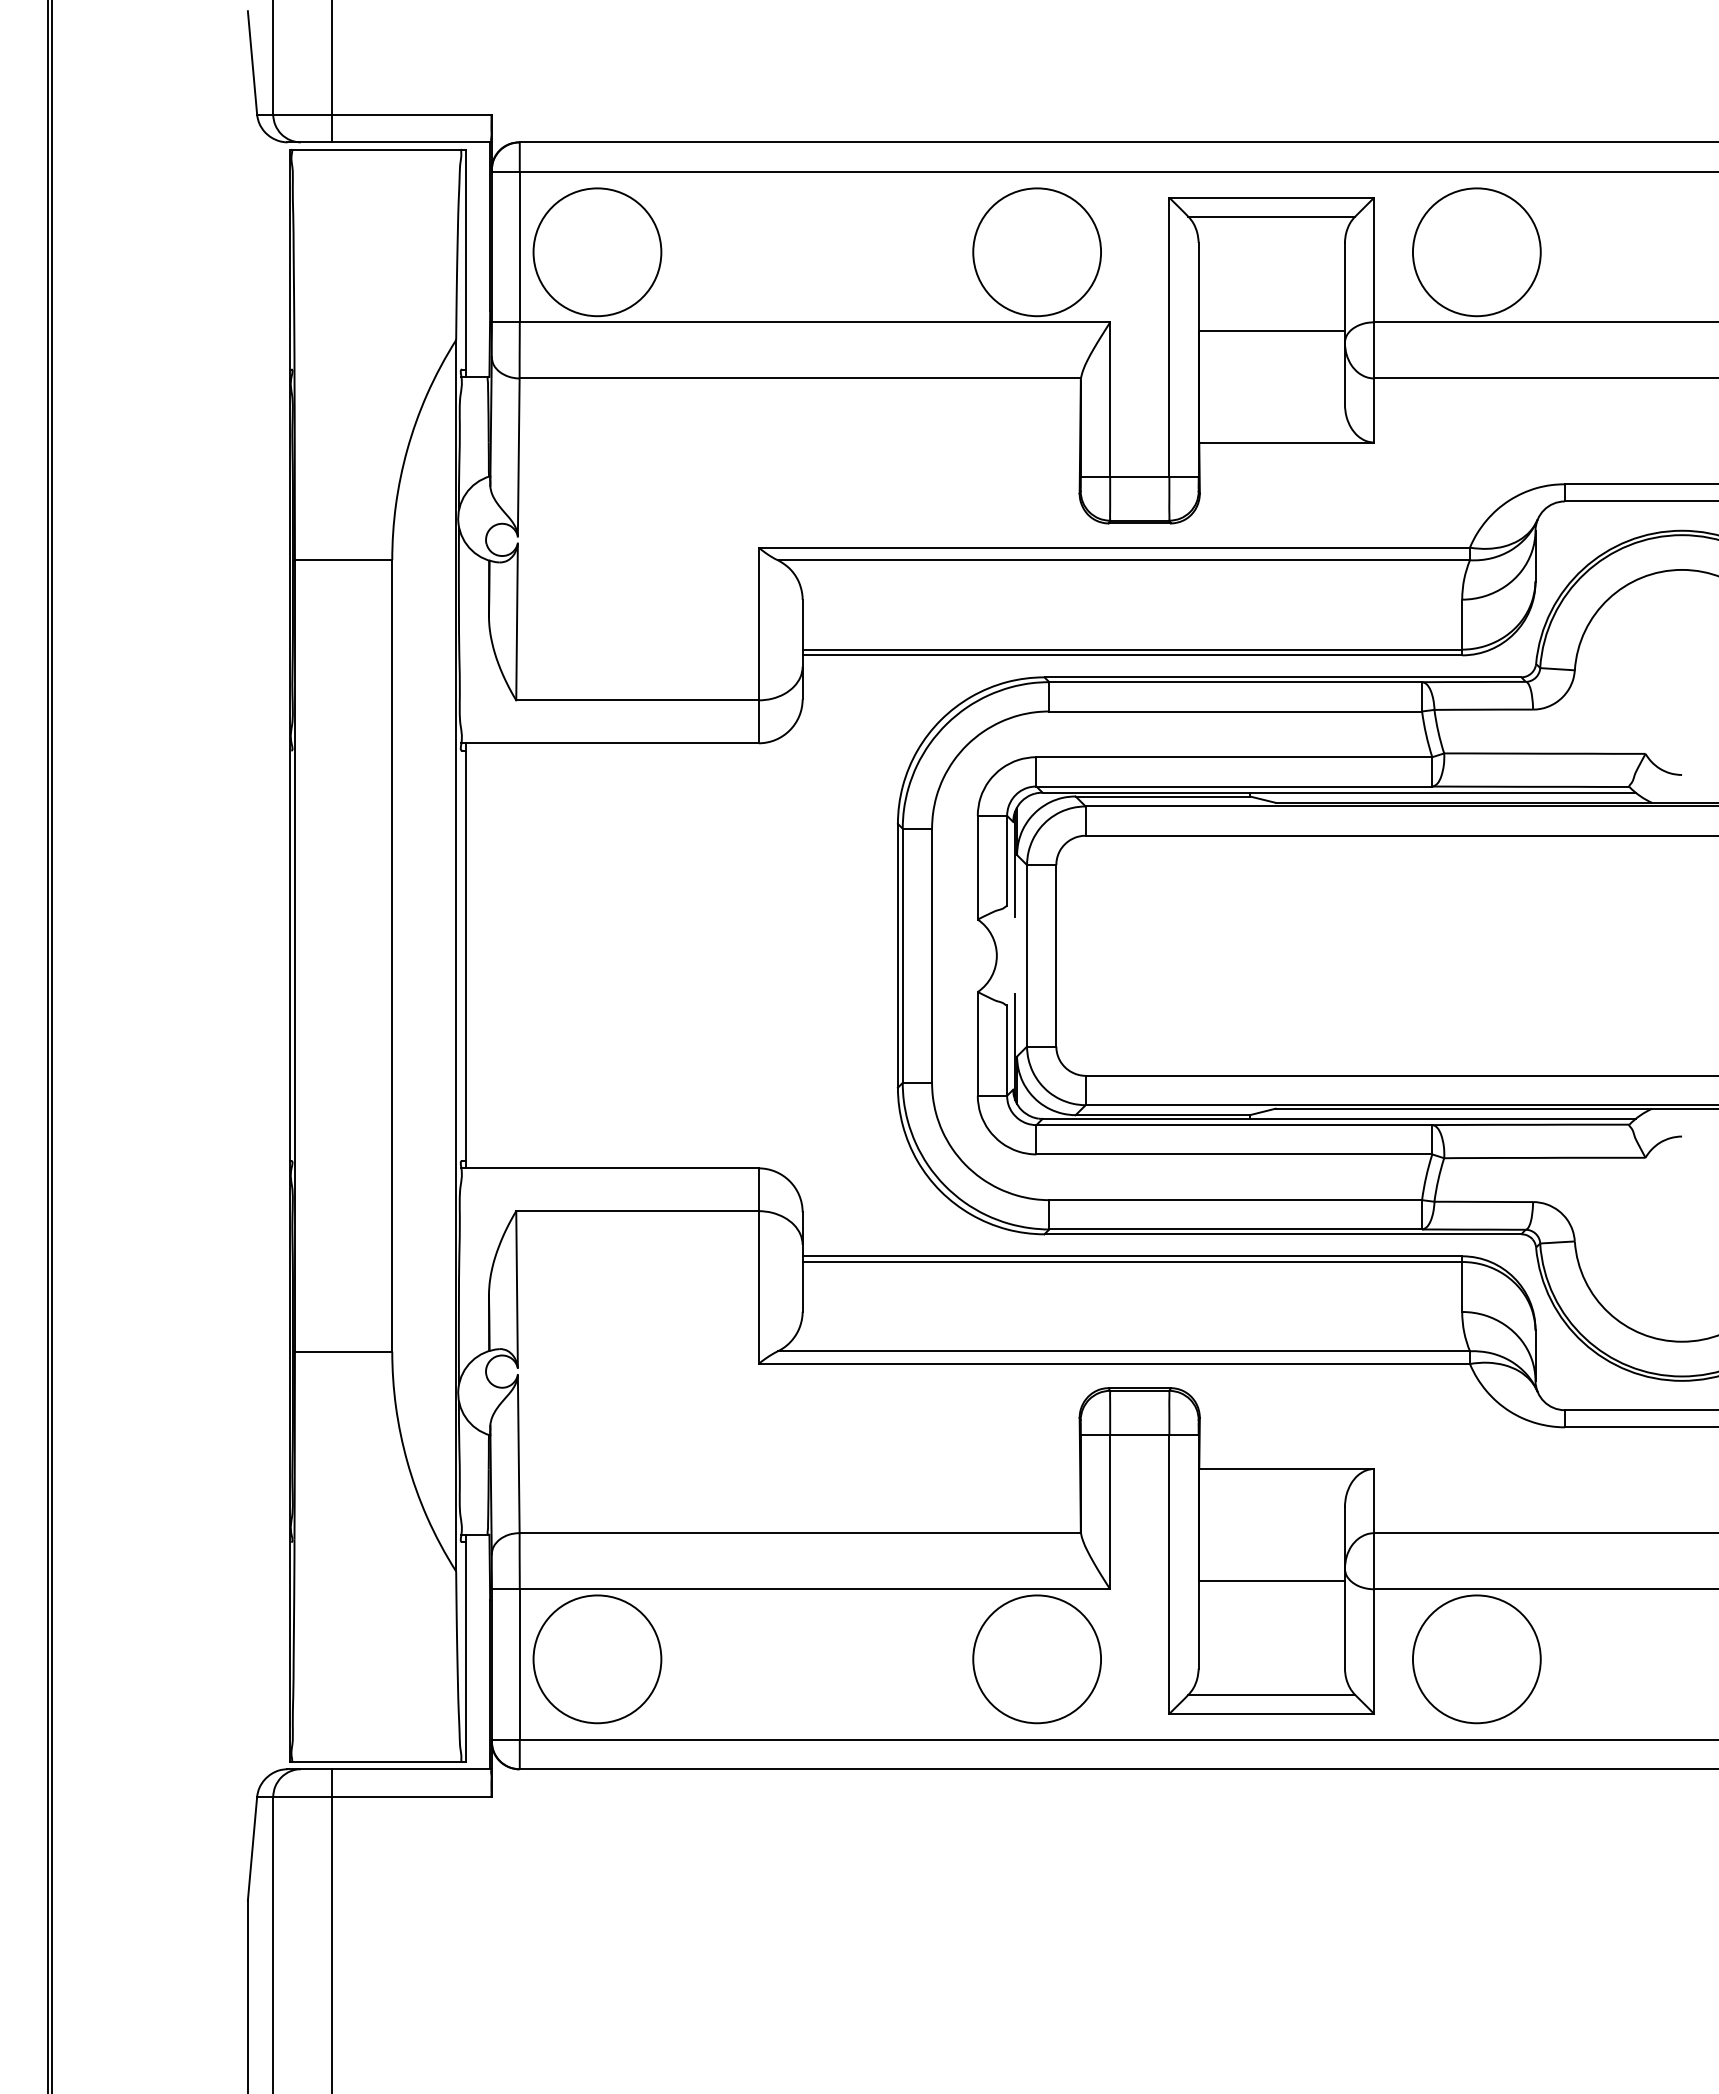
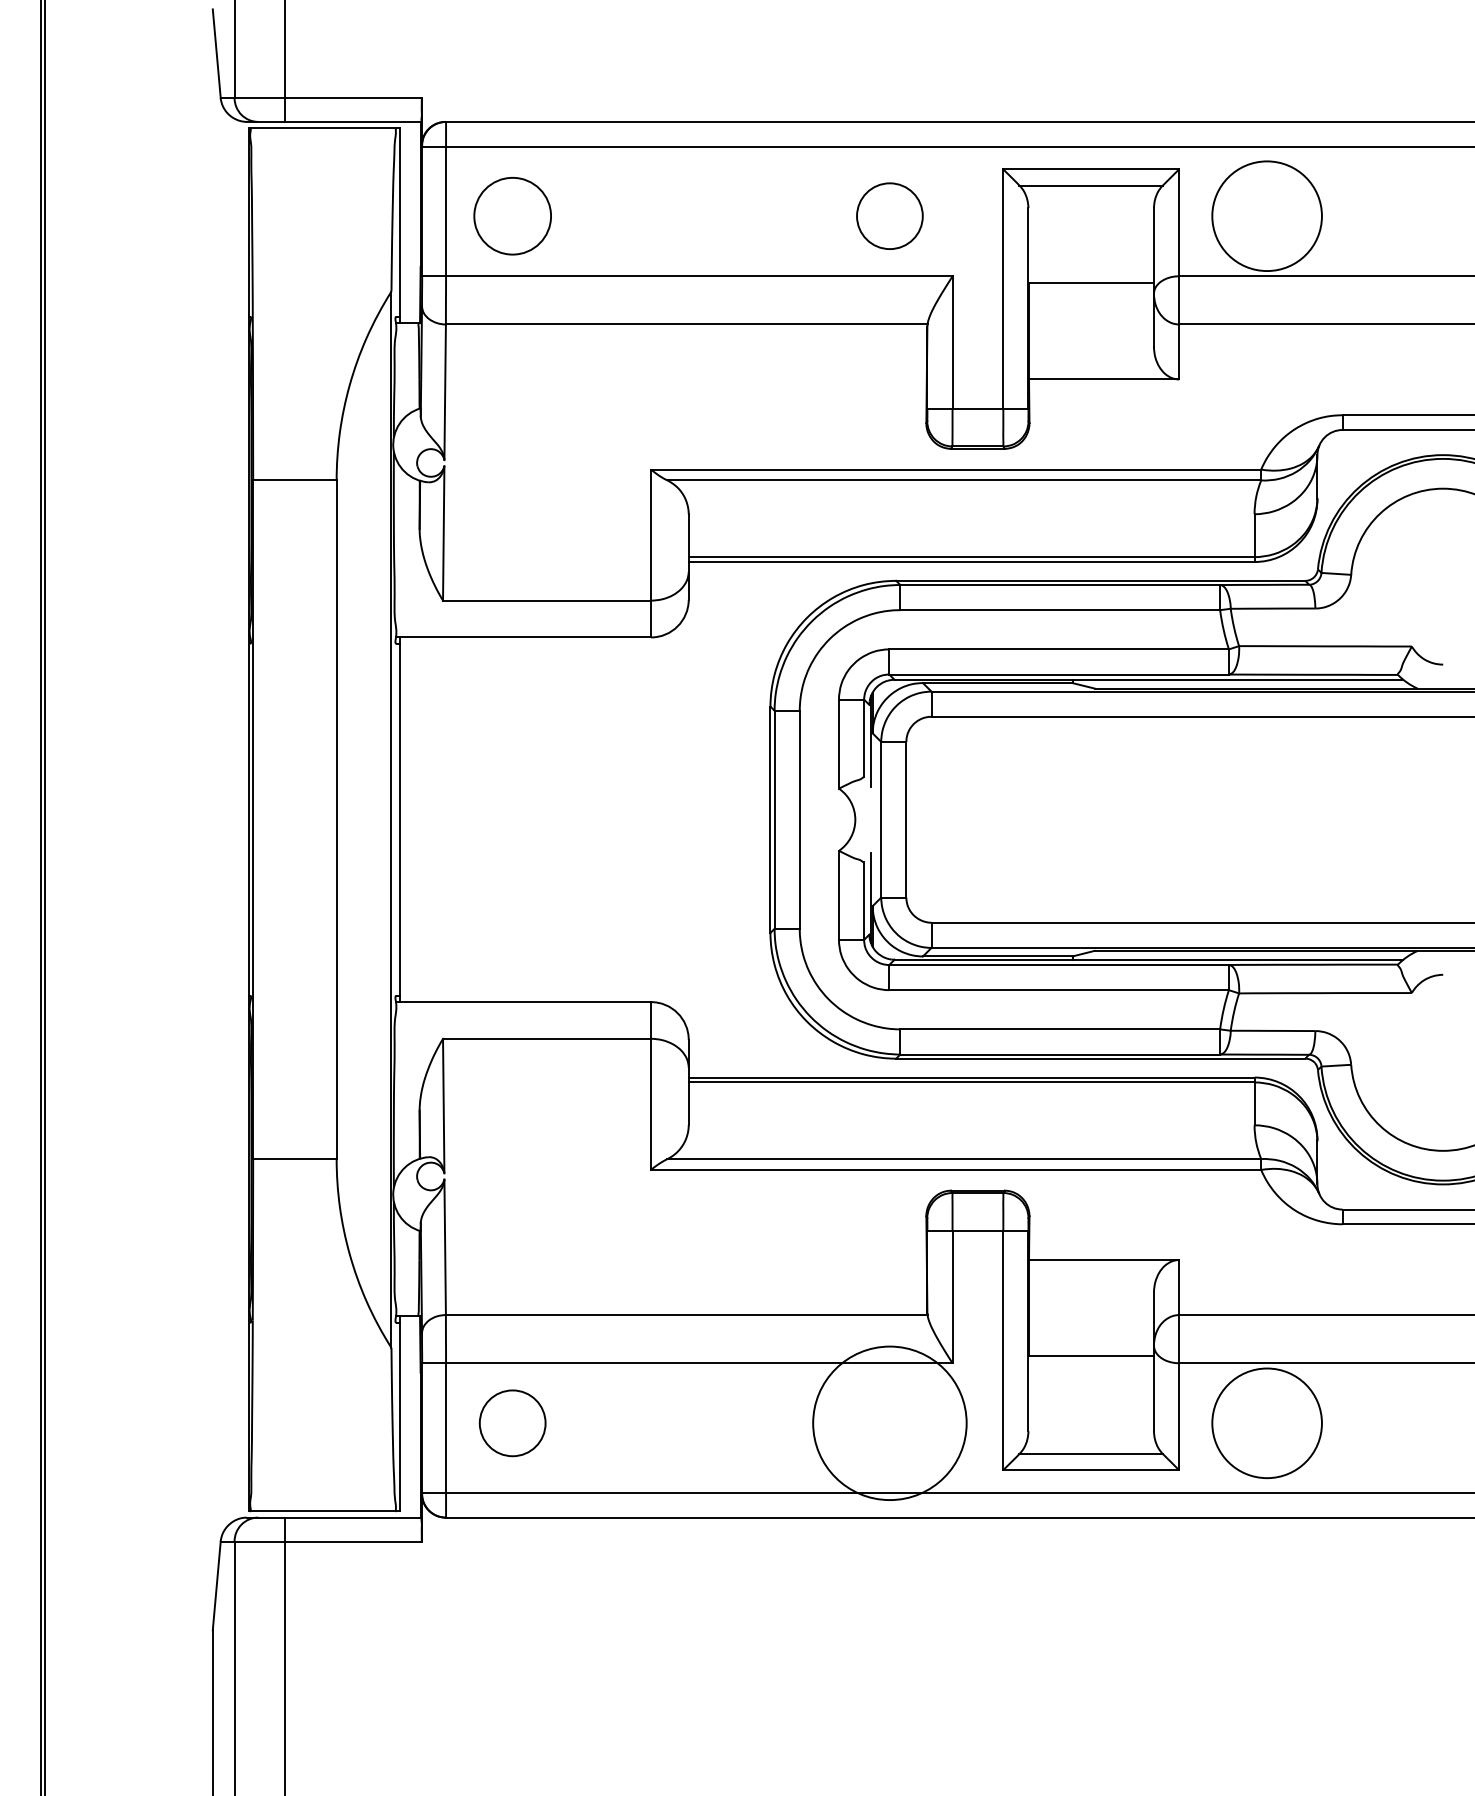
circle: (597, 252) -> (512, 216), size x0.7
circle: (1037, 252) -> (890, 216), size x0.6
circle: (597, 1659) -> (512, 1423), size x0.6
circle: (1037, 1659) -> (890, 1423), size x1.4

